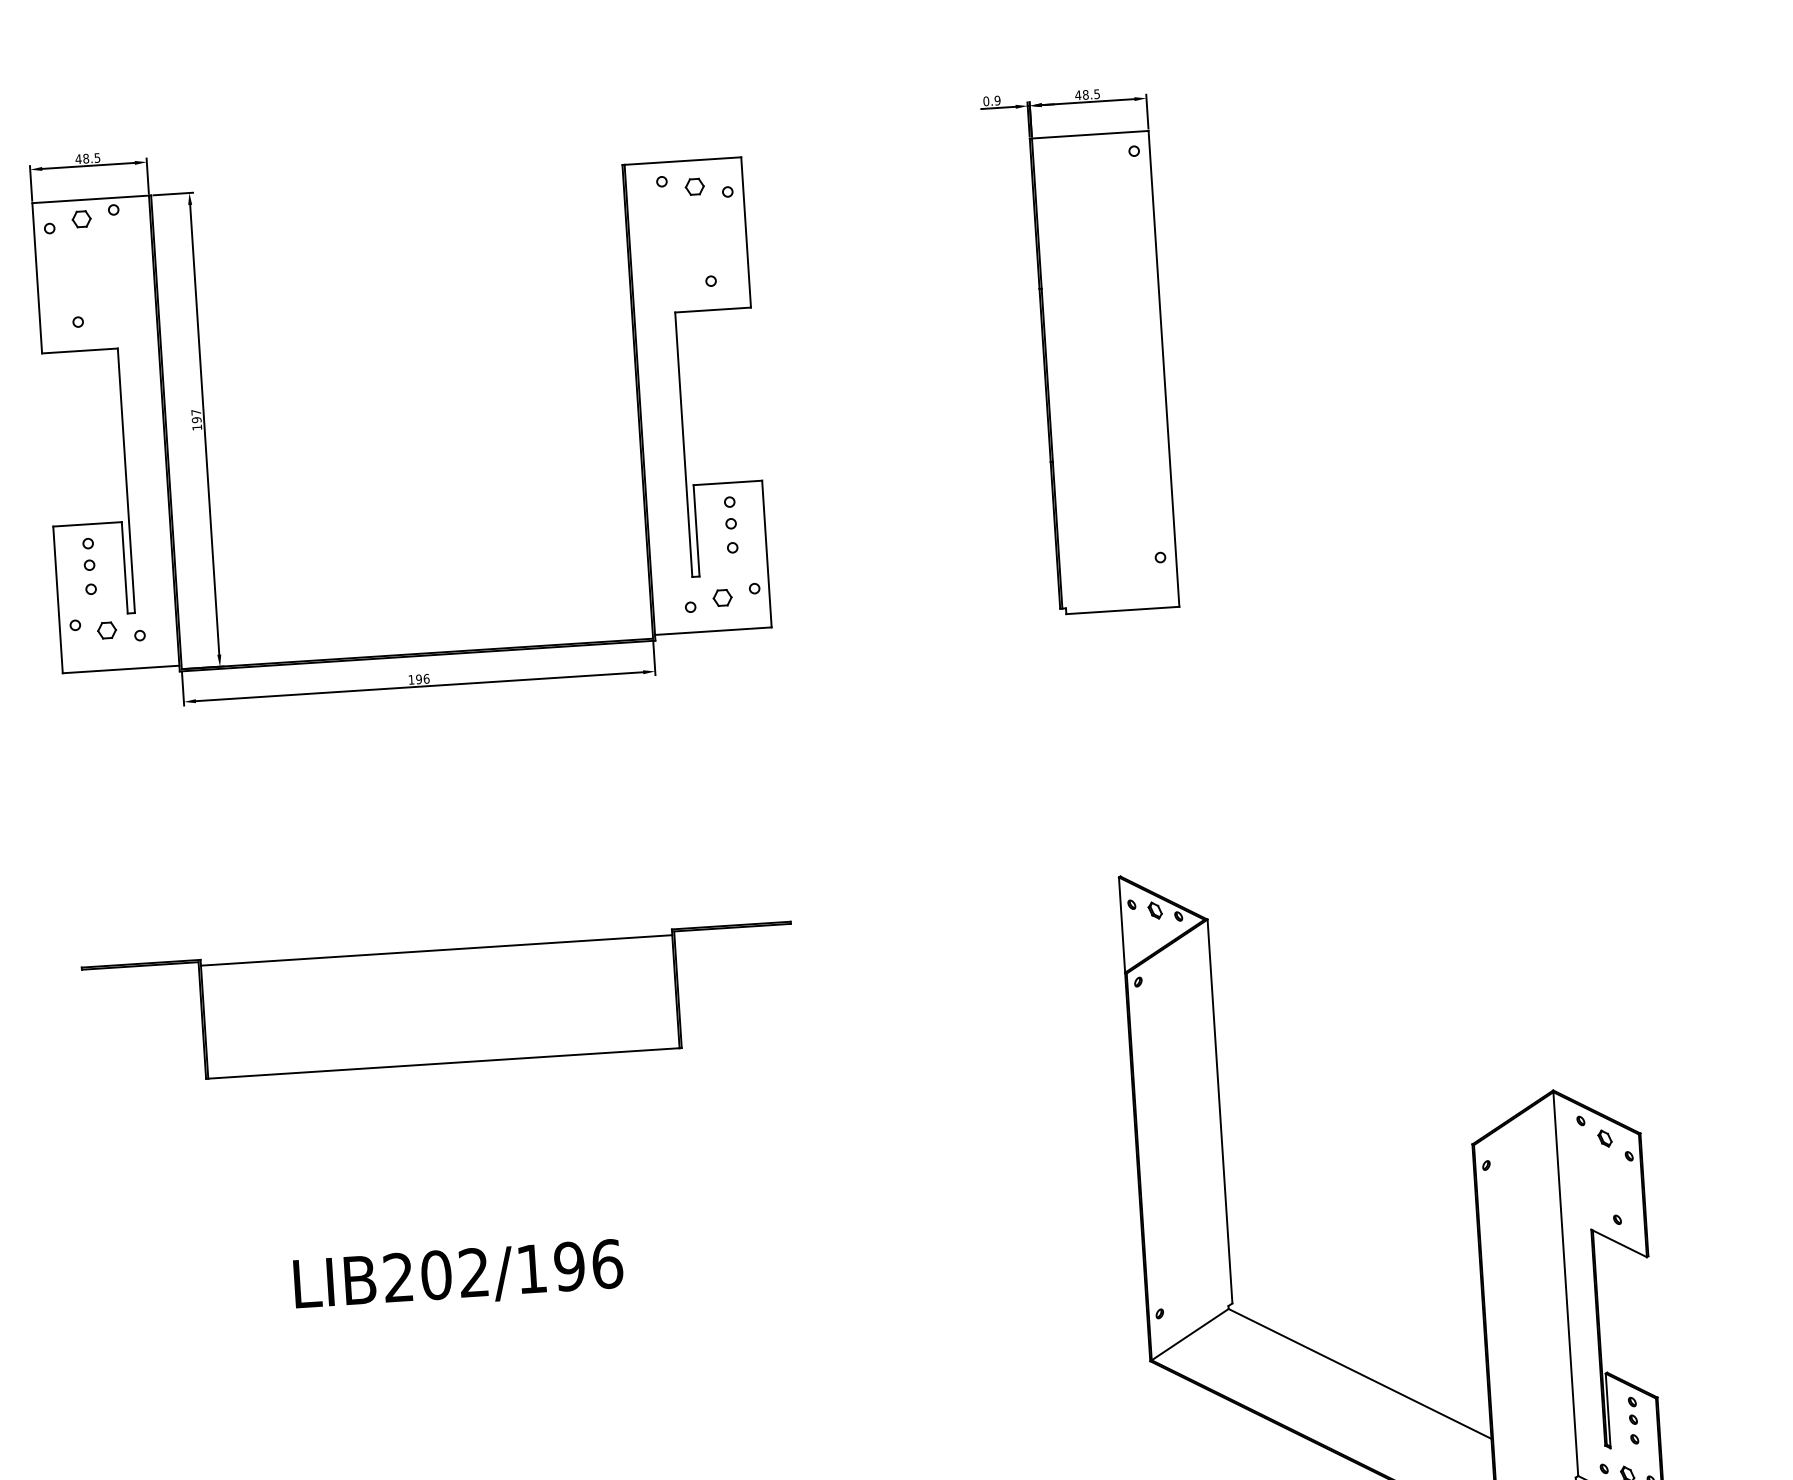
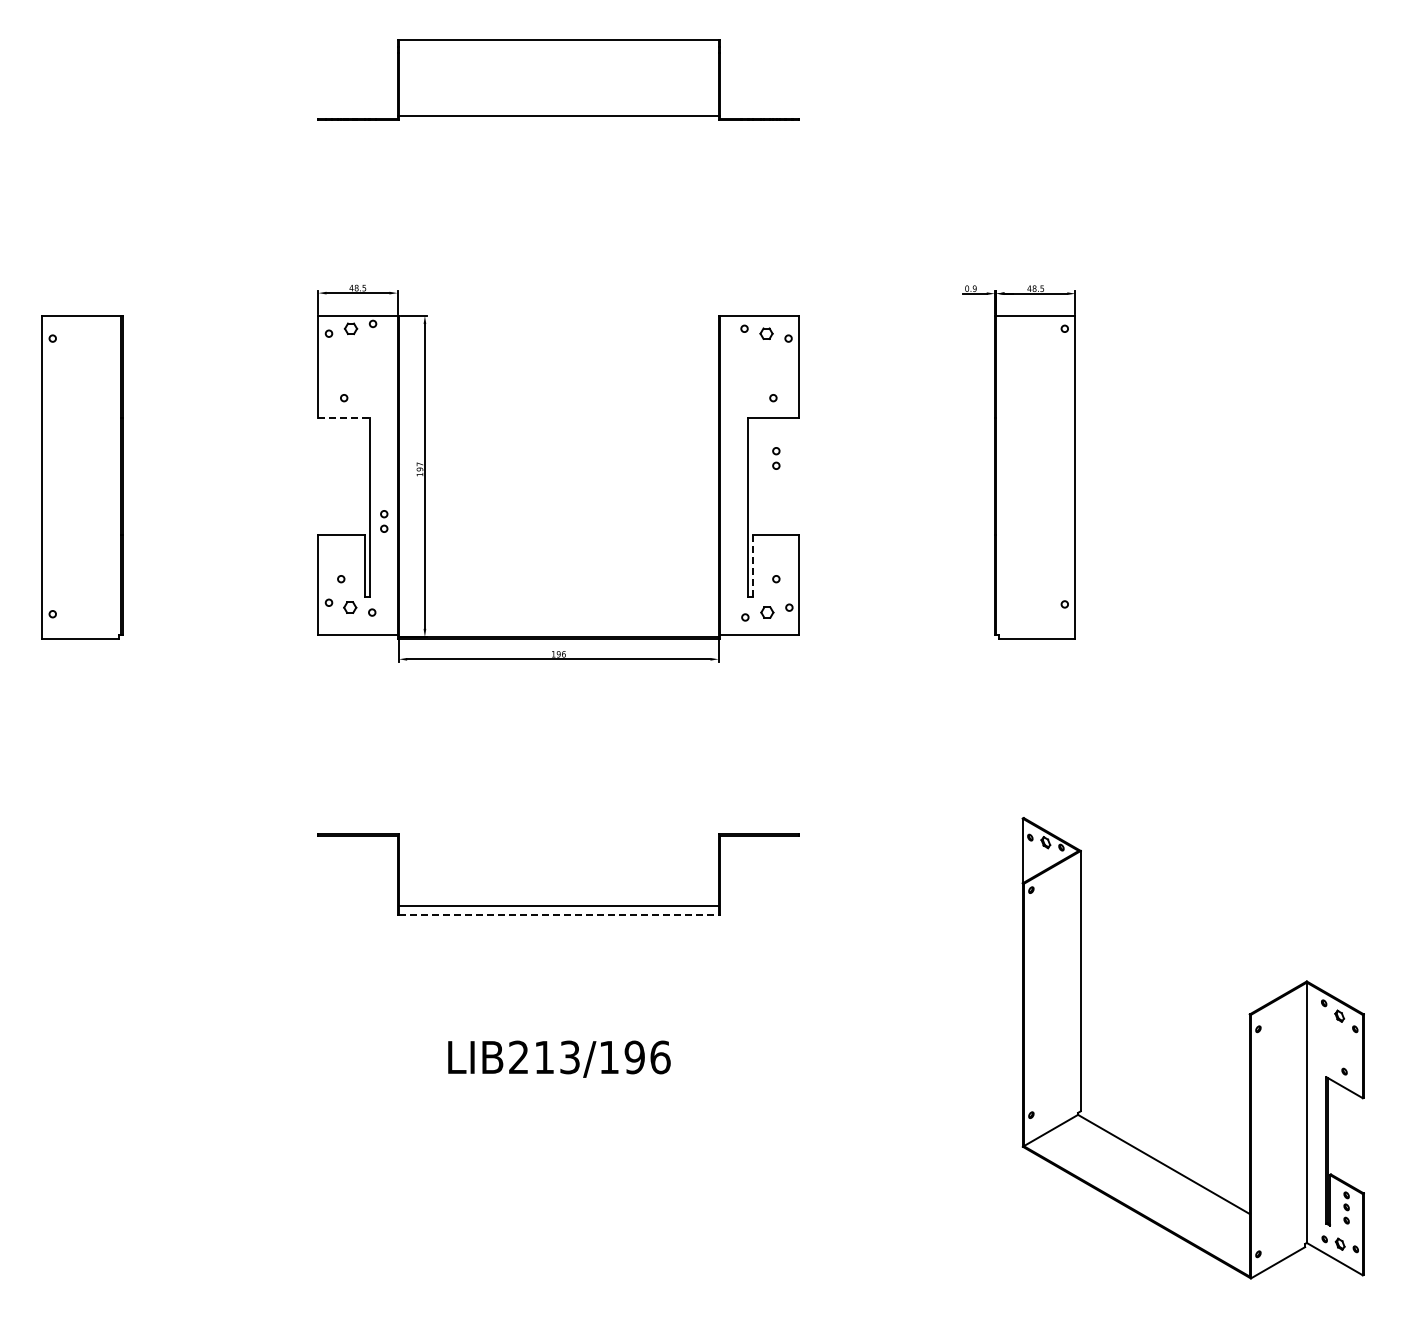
line: (80, 350) -> (344, 417), solid -> dashed
part: (730, 512) -> (776, 458), moved
line: (696, 531) -> (752, 566), solid -> dashed
part: (89, 554) -> (384, 521), moved
line: (436, 951) -> (558, 906), moved
line: (443, 1063) -> (558, 914), solid -> dashed
text: (454, 1274) -> (556, 1057), LIB202/196 -> LIB213/196

